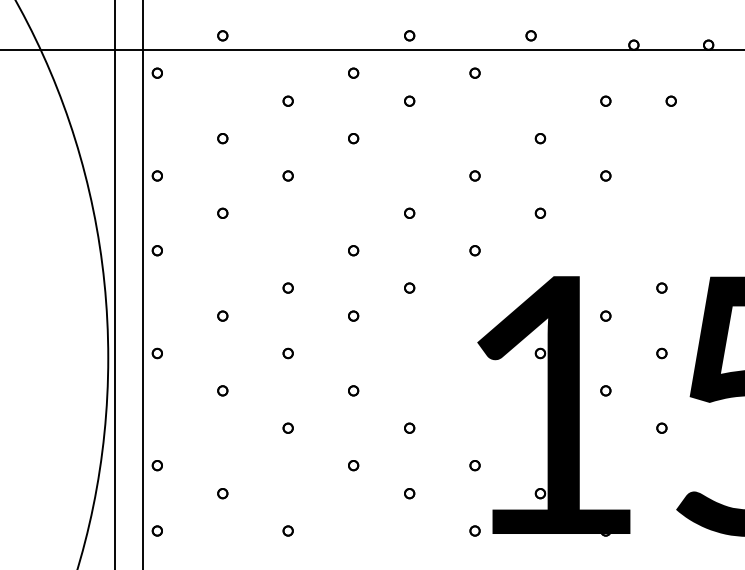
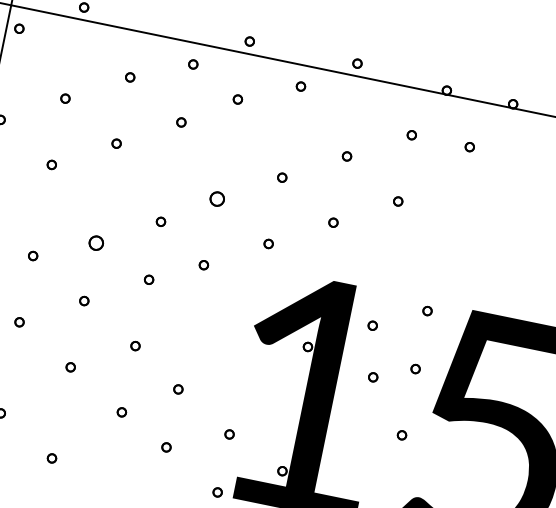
part: (409, 212) -> (217, 198), size x1.6
part: (287, 287) -> (95, 242), size x1.6
part: (605, 390) -> (372, 376), moved

